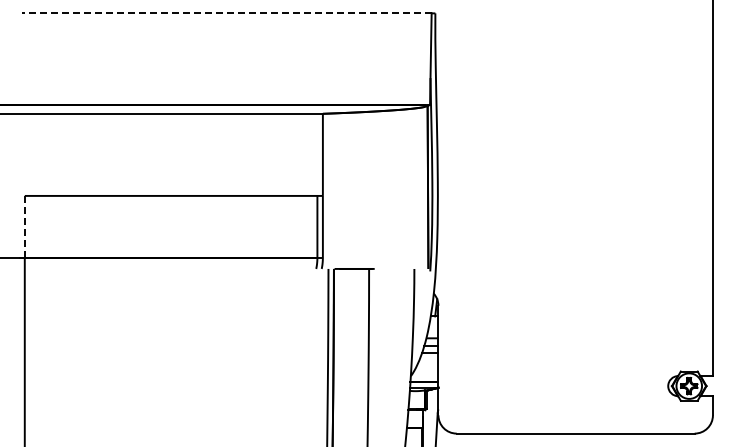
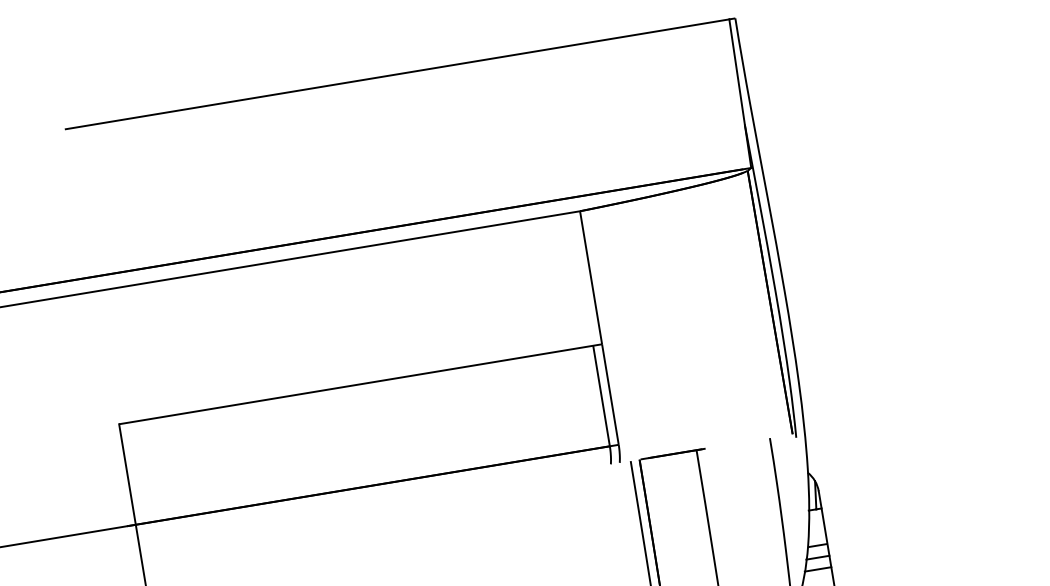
line: (226, 13) -> (397, 74), dashed -> solid
line: (24, 226) -> (126, 473), dashed -> solid

